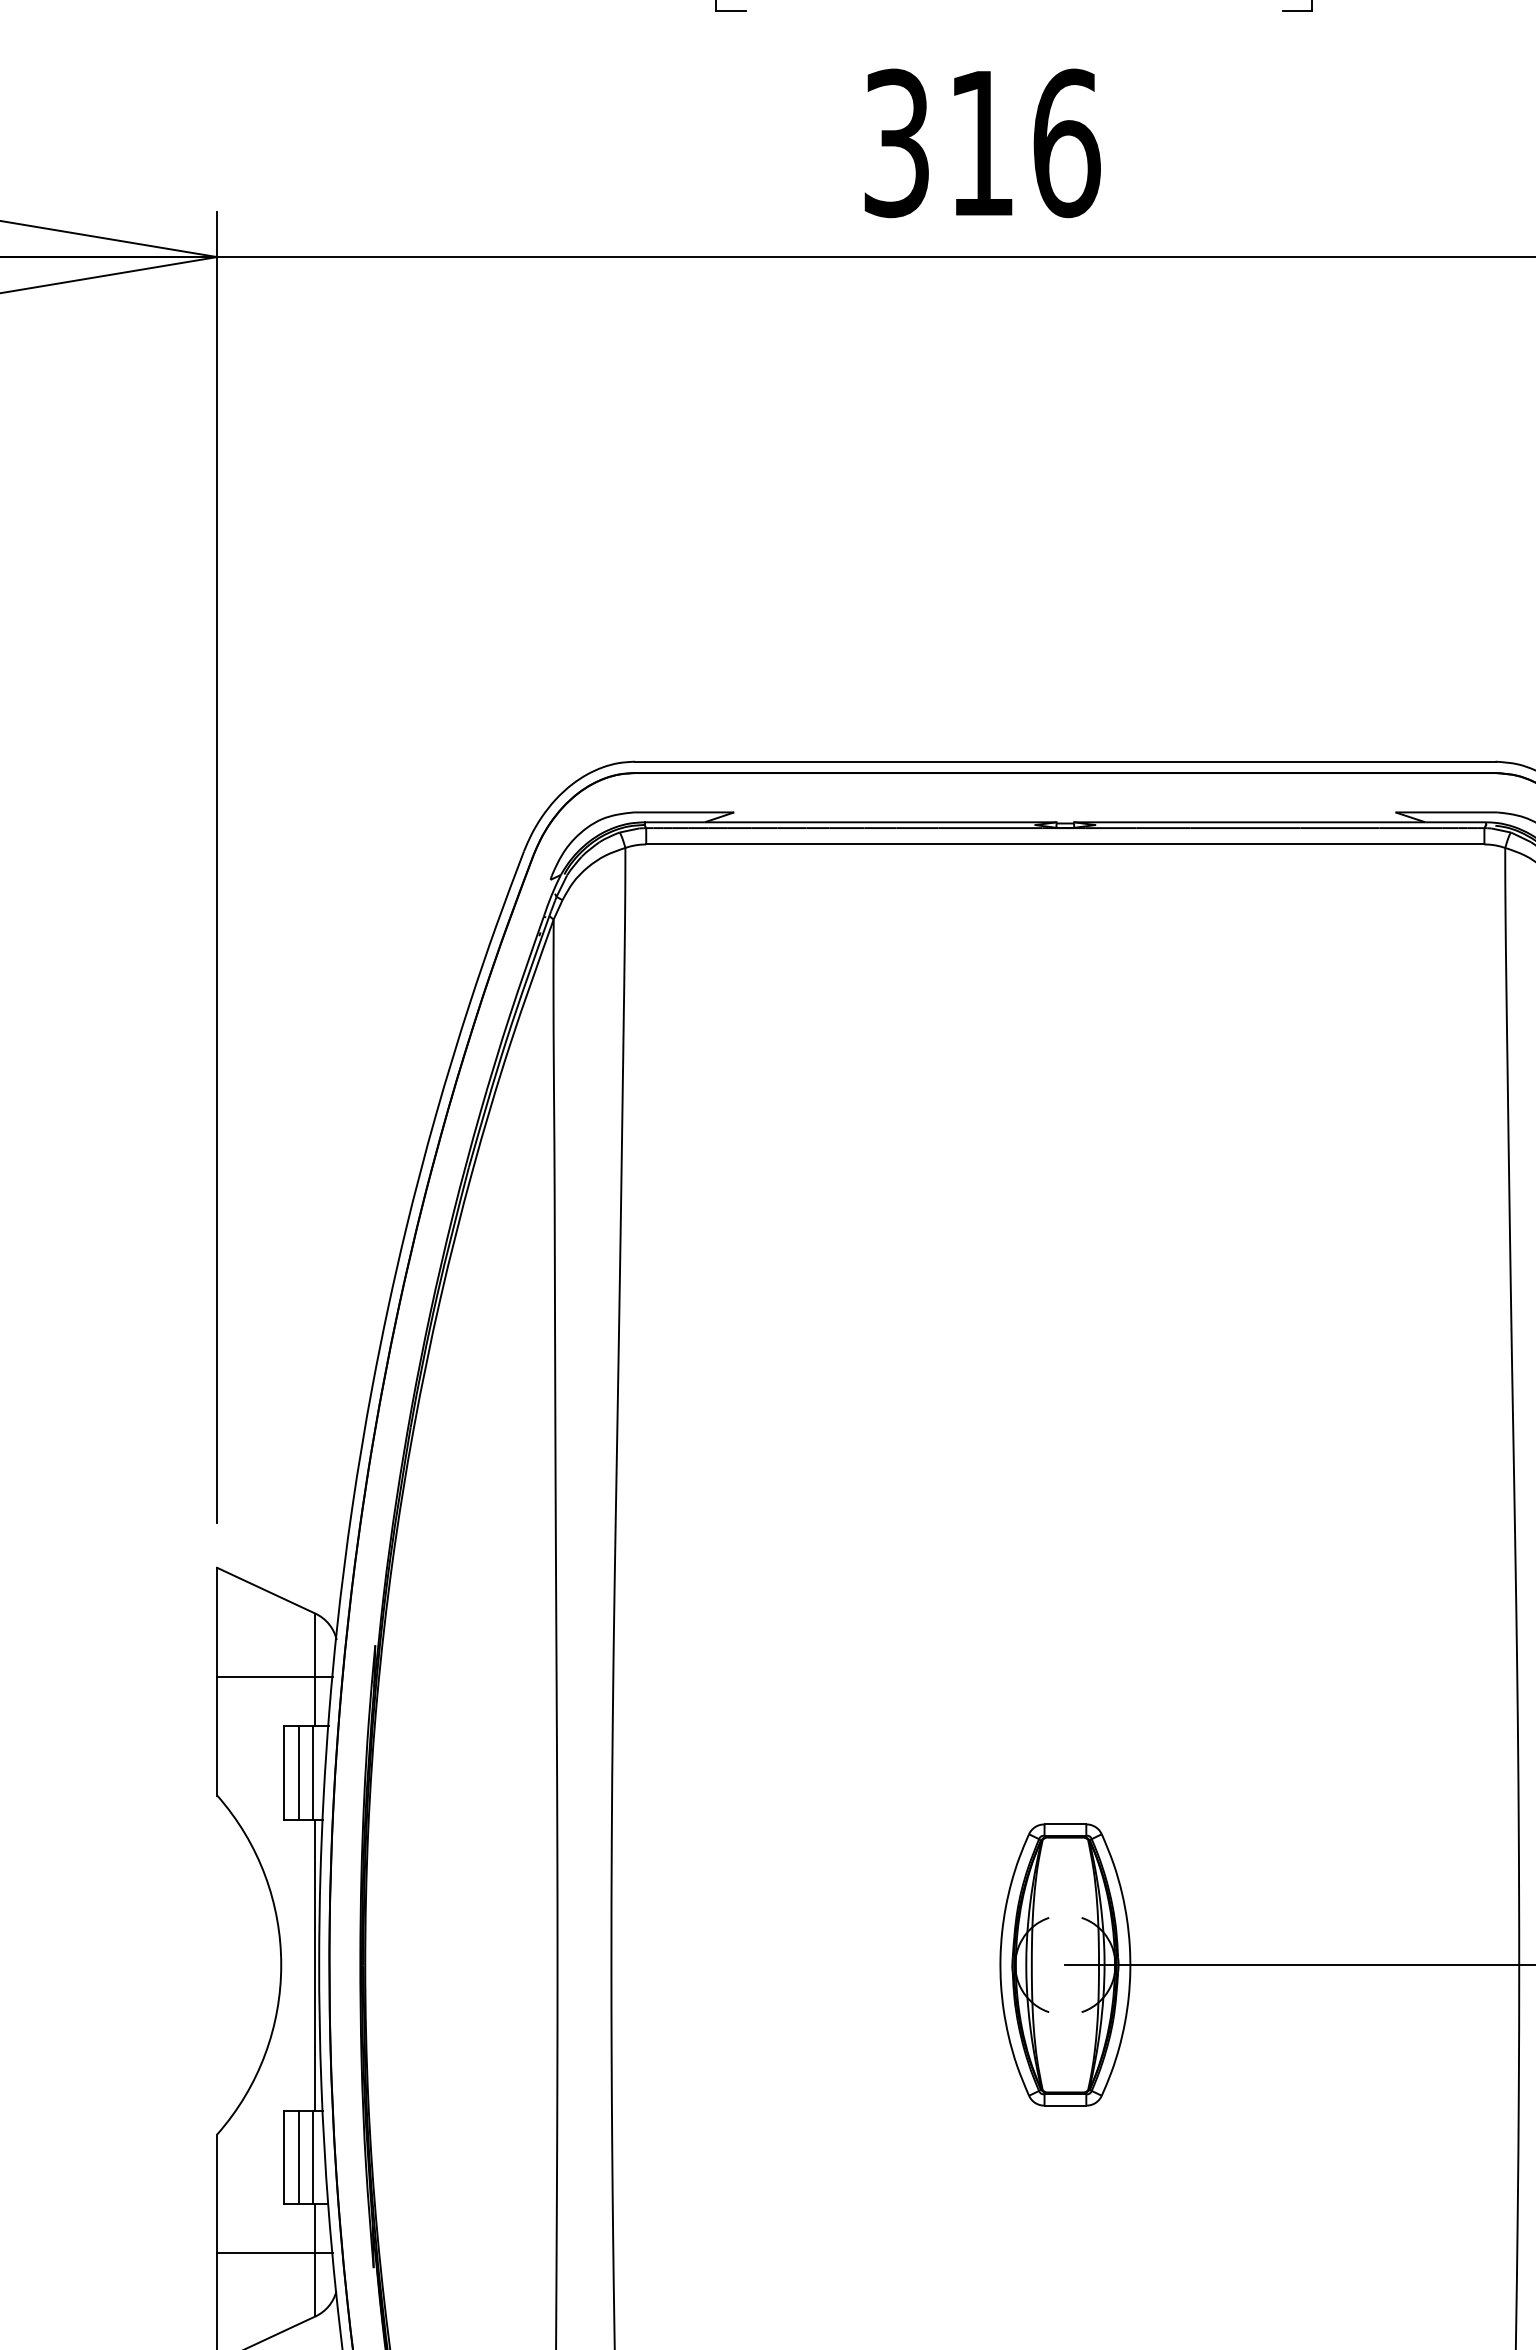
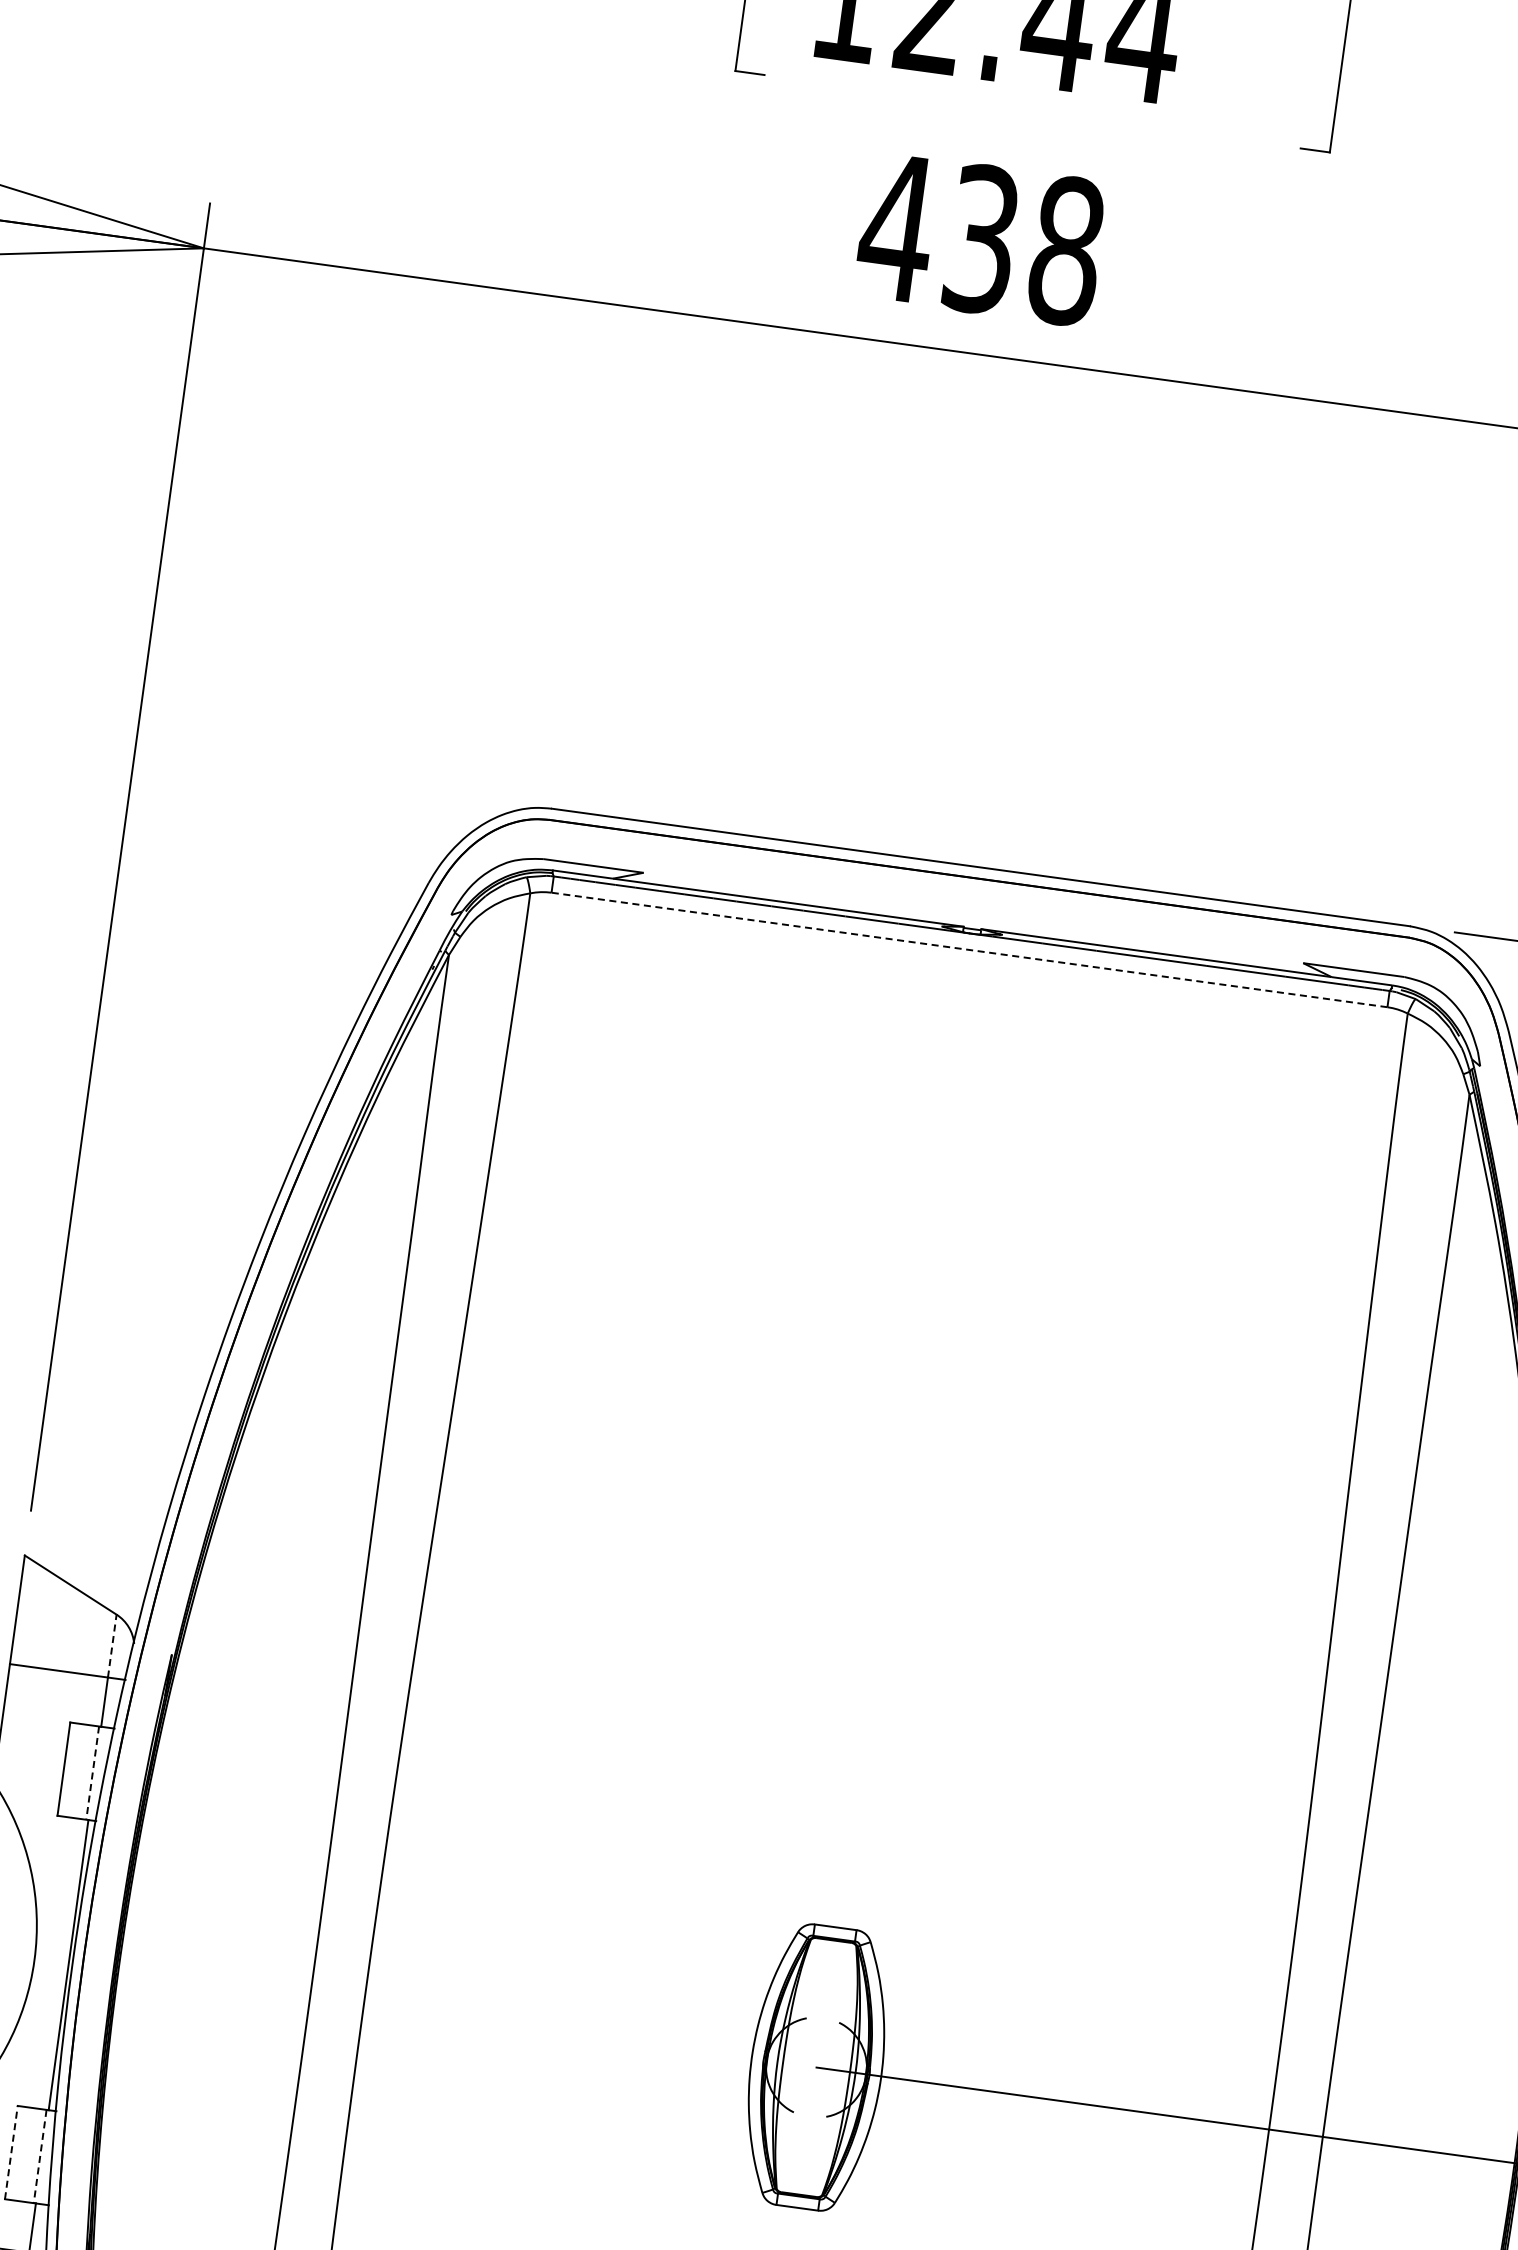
text: (980, 143) -> (980, 239), 316 -> 438
line: (1064, 844) -> (968, 949), solid -> dashed
line: (315, 1645) -> (112, 1646), solid -> dashed
line: (299, 1772) -> (78, 1770), removed
line: (313, 1772) -> (92, 1772), solid -> dashed
line: (284, 2157) -> (11, 2152), solid -> dashed
line: (299, 2157) -> (26, 2154), removed
line: (313, 2157) -> (40, 2156), solid -> dashed

